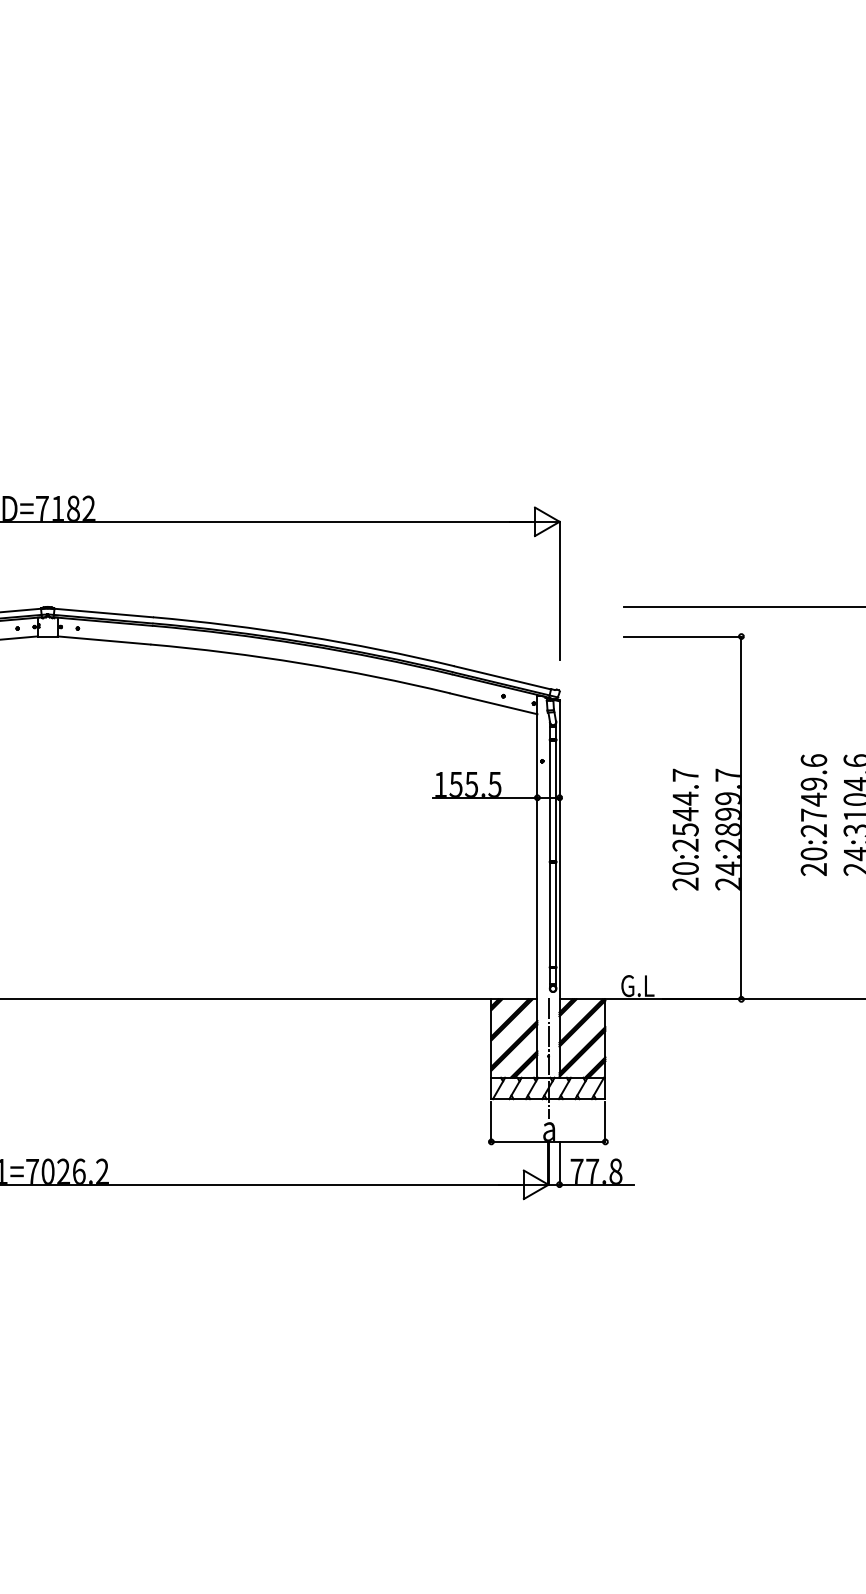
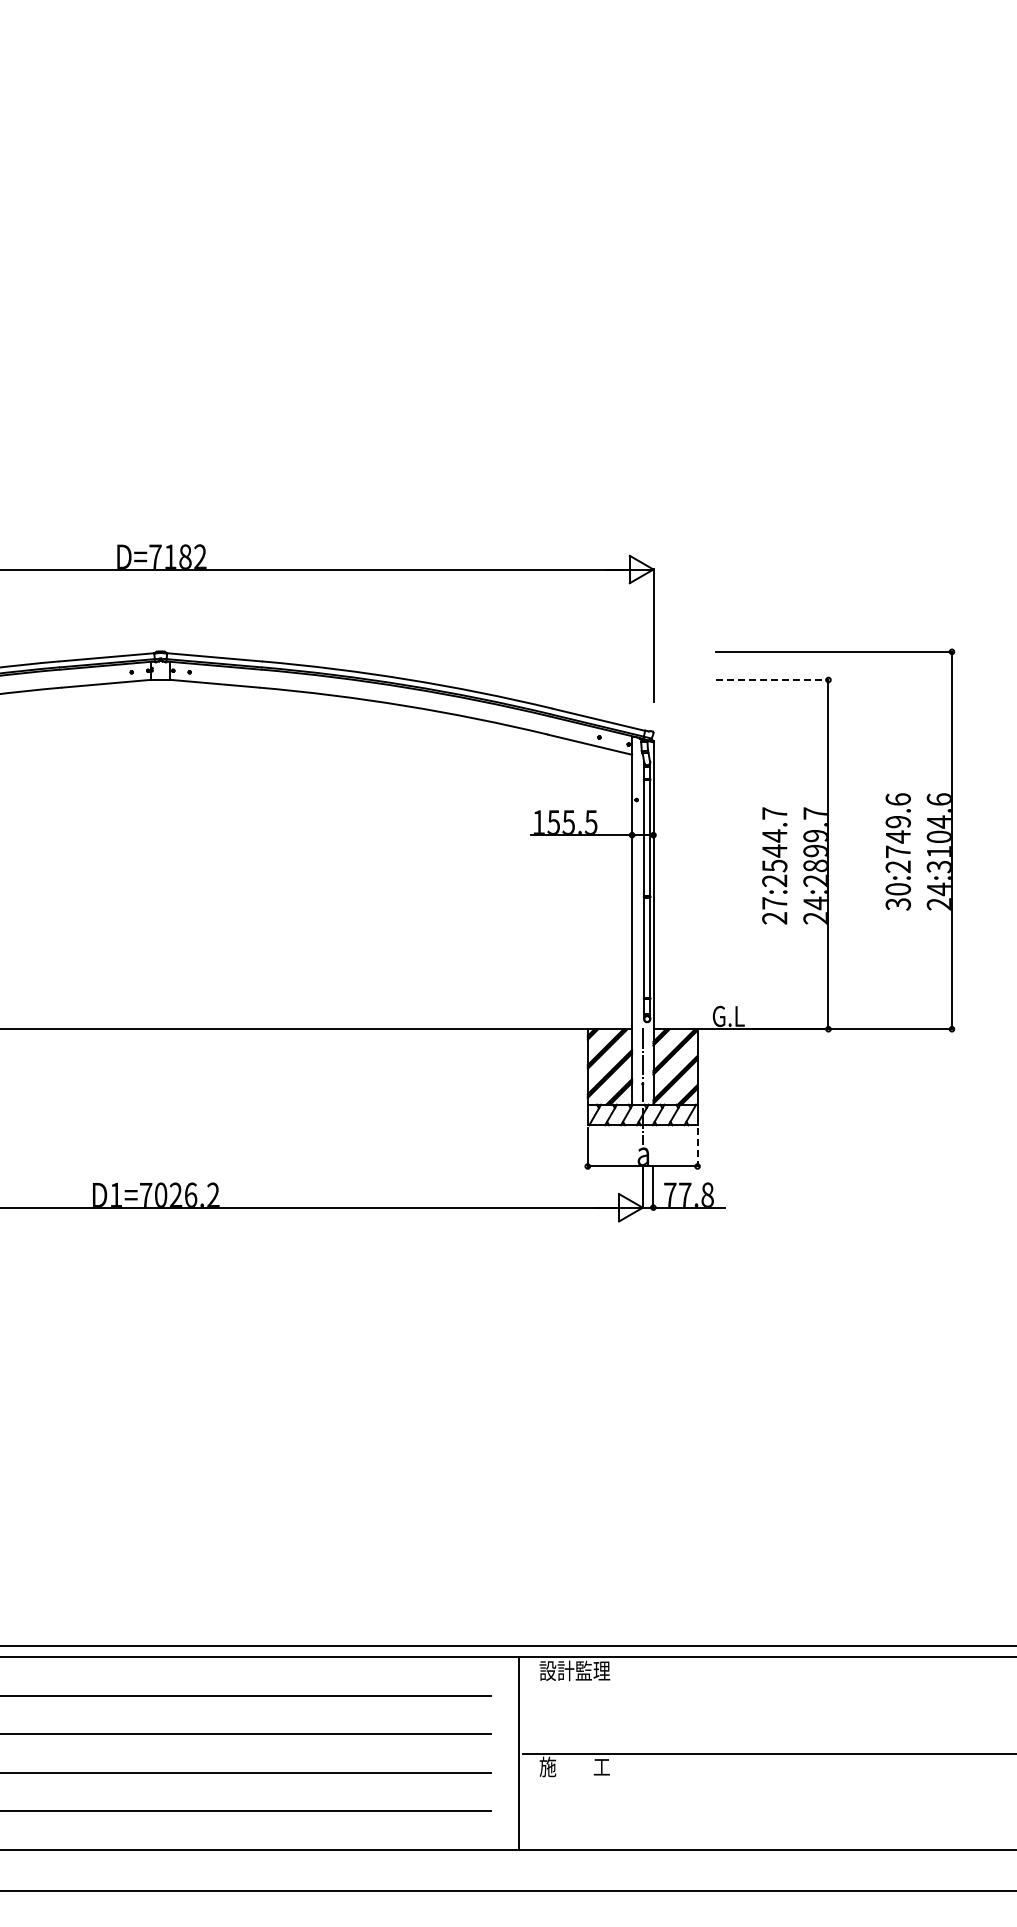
line: (683, 636) -> (772, 679), solid -> dashed
text: (685, 868) -> (774, 903), 20:2544.7 -> 27:2544.7
text: (814, 869) -> (898, 904), 20:2749.6 -> 30:2749.6
line: (605, 1122) -> (697, 1147), solid -> dashed

